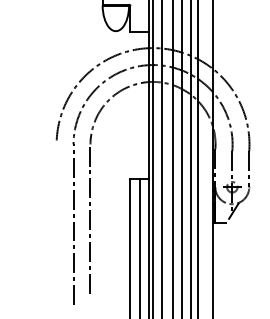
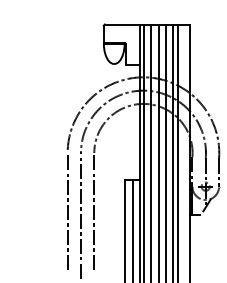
line: (56, 218) -> (67, 211), added

